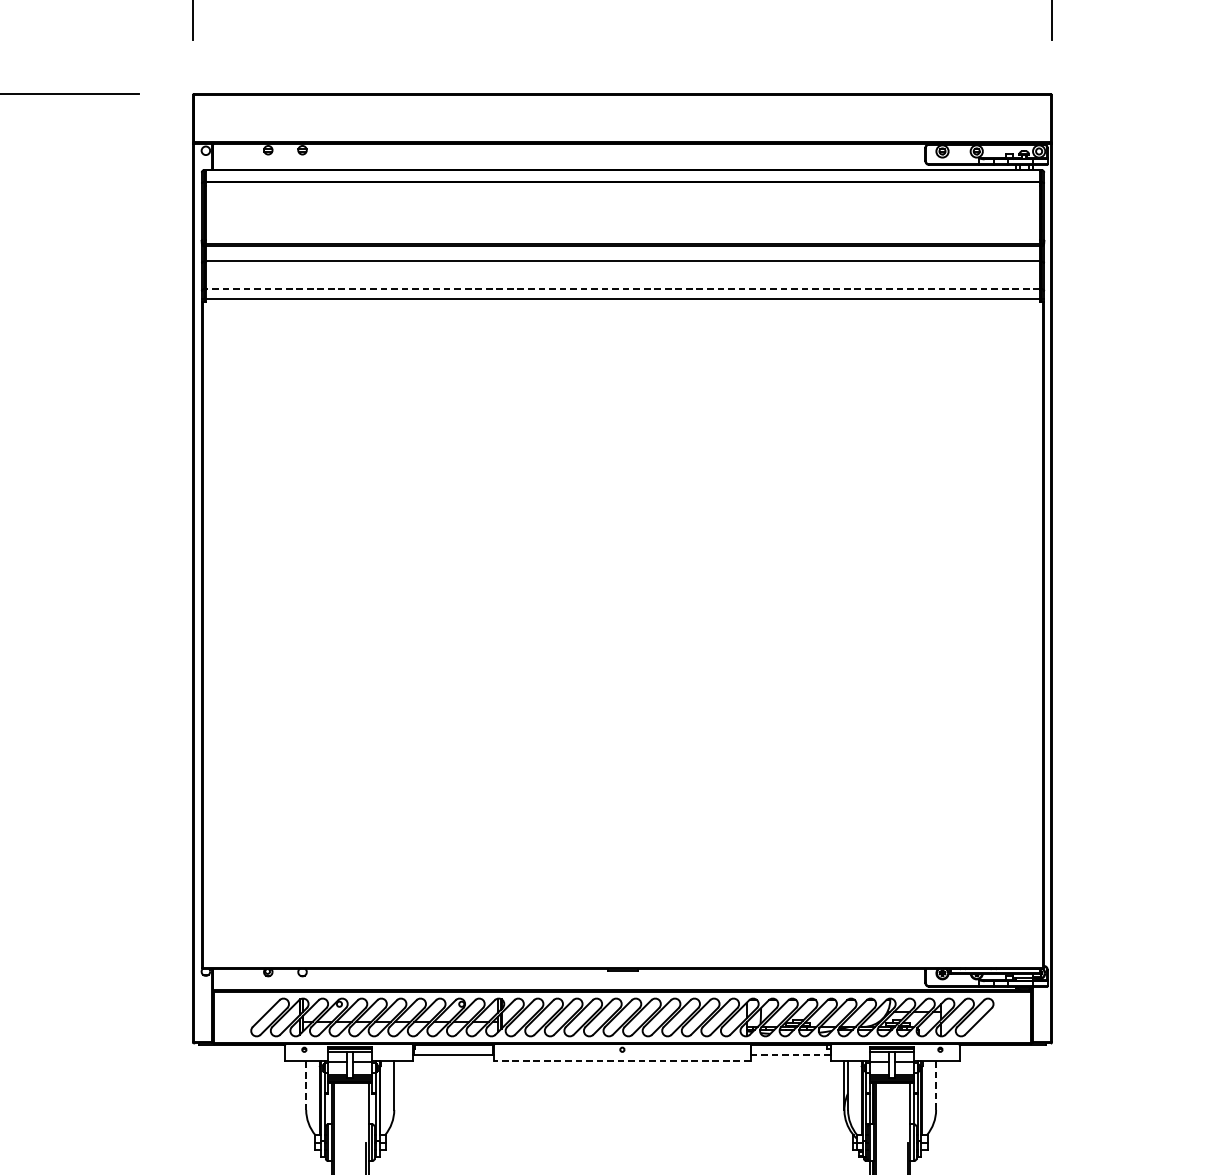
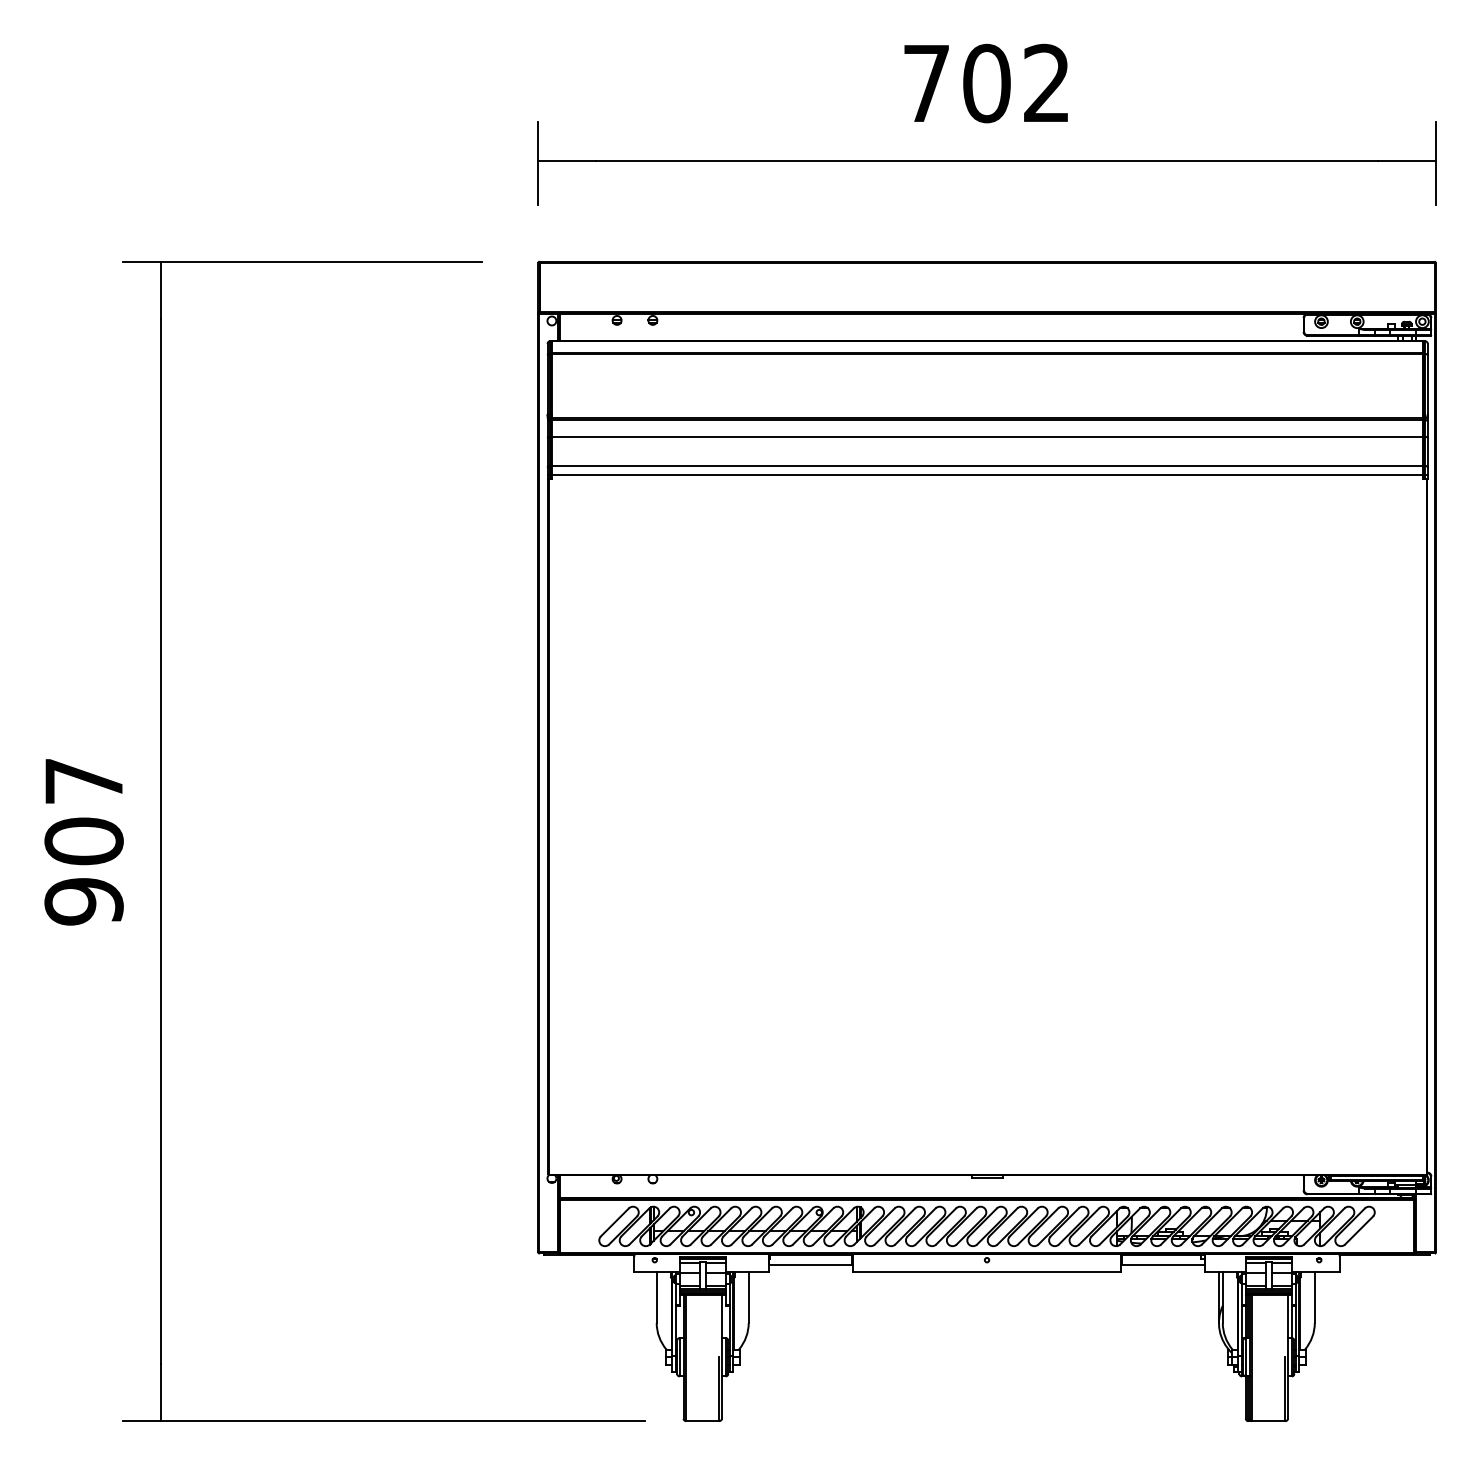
line: (622, 289) -> (987, 465), dashed -> solid
line: (791, 1054) -> (1163, 1265), dashed -> solid
line: (621, 1061) -> (986, 1272), dashed -> solid
line: (935, 1085) -> (1314, 1297), dashed -> solid
line: (305, 1086) -> (656, 1298), dashed -> solid

